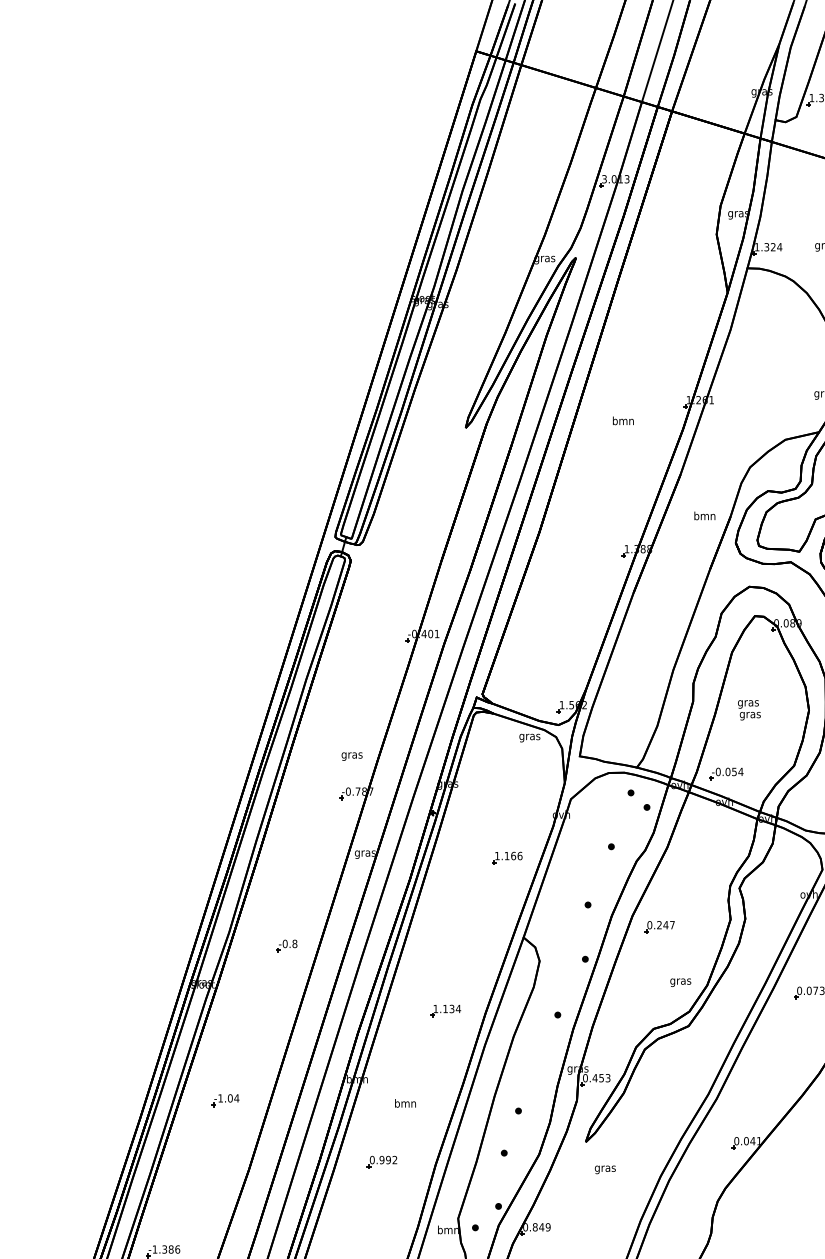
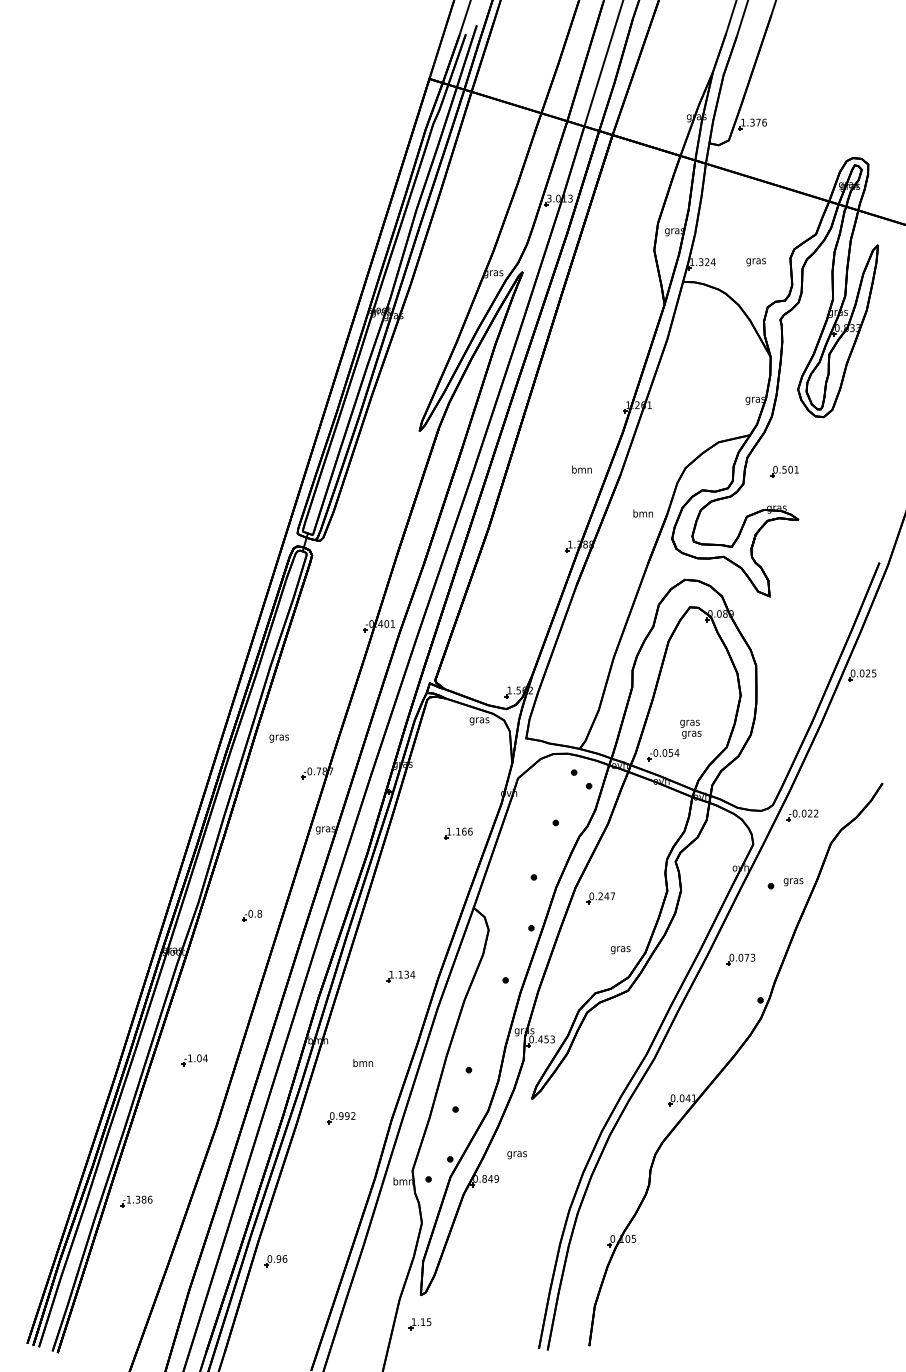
text: (622, 420) -> (581, 469), moved
text: (748, 709) -> (690, 728), moved
text: (352, 756) -> (279, 738), moved
text: (604, 1170) -> (516, 1155), moved

